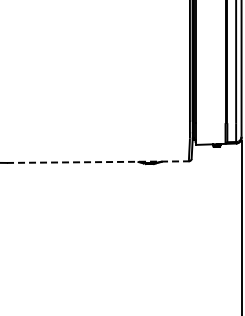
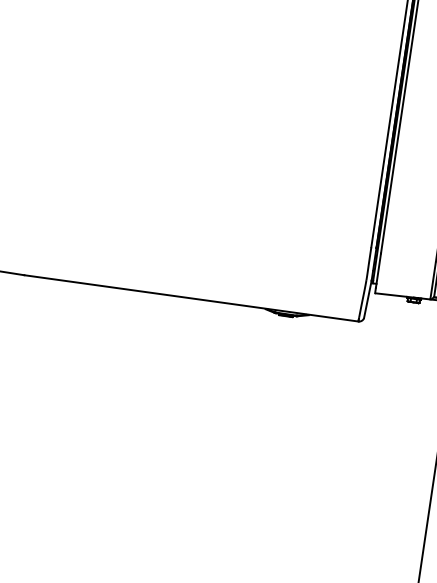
line: (97, 162) -> (190, 298), dashed -> solid

